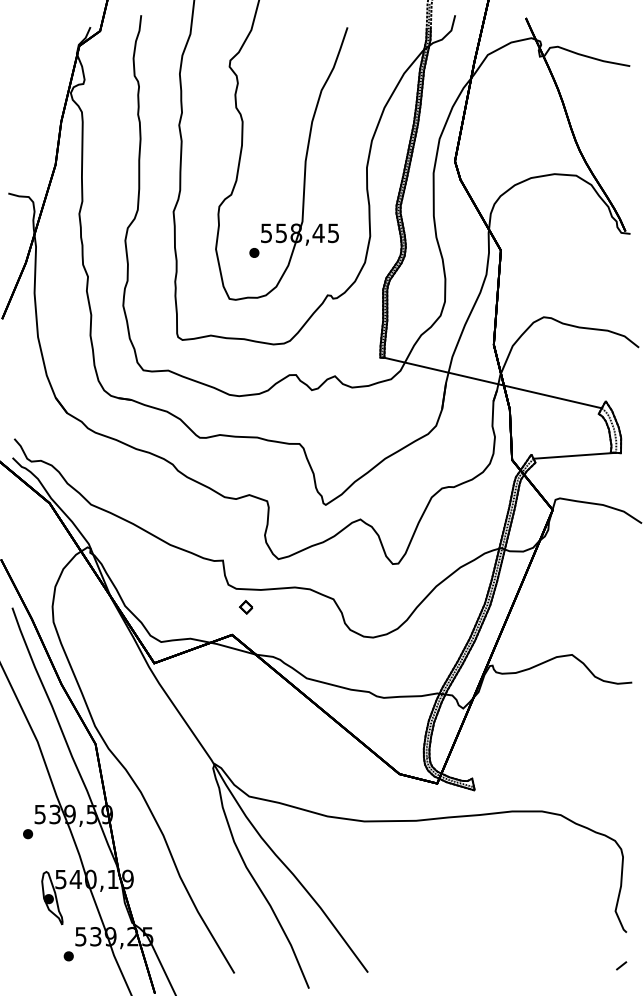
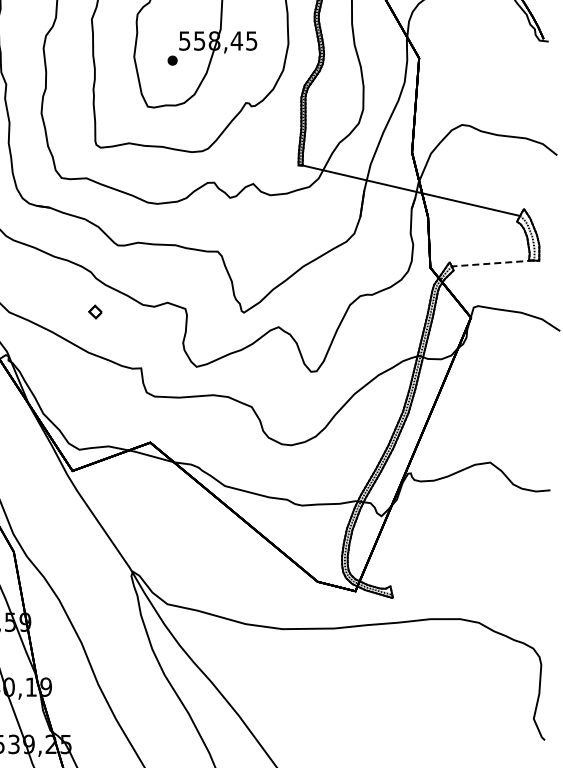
line: (574, 455) -> (492, 263), solid -> dashed
part: (246, 607) -> (95, 312), moved

